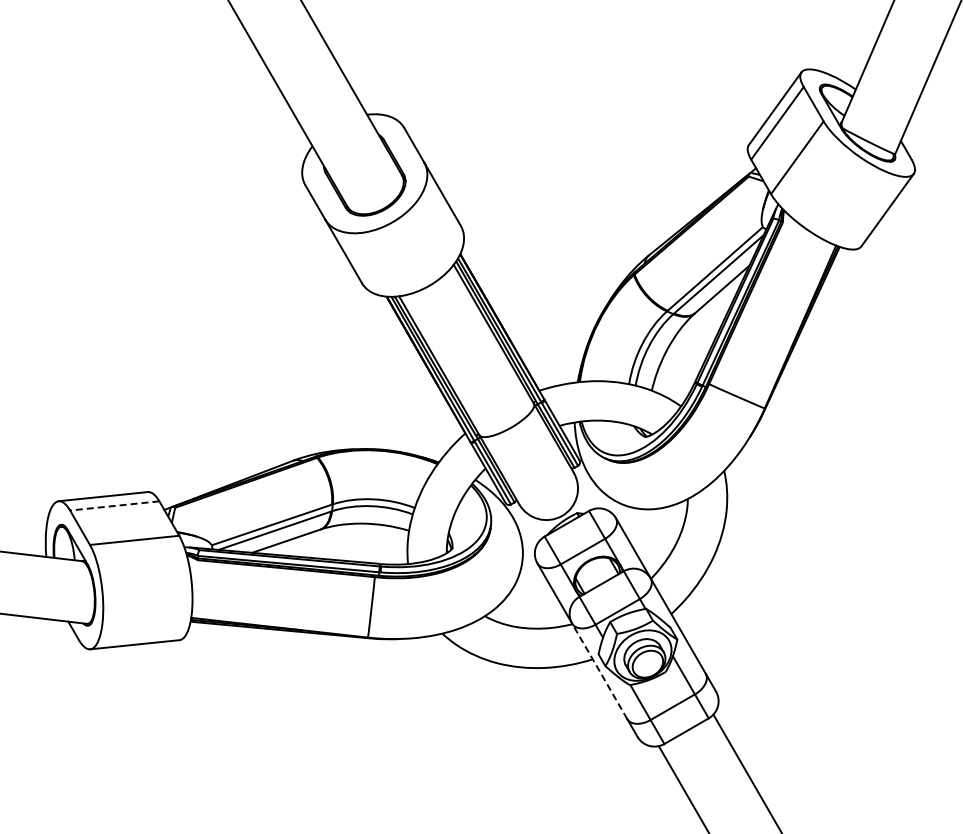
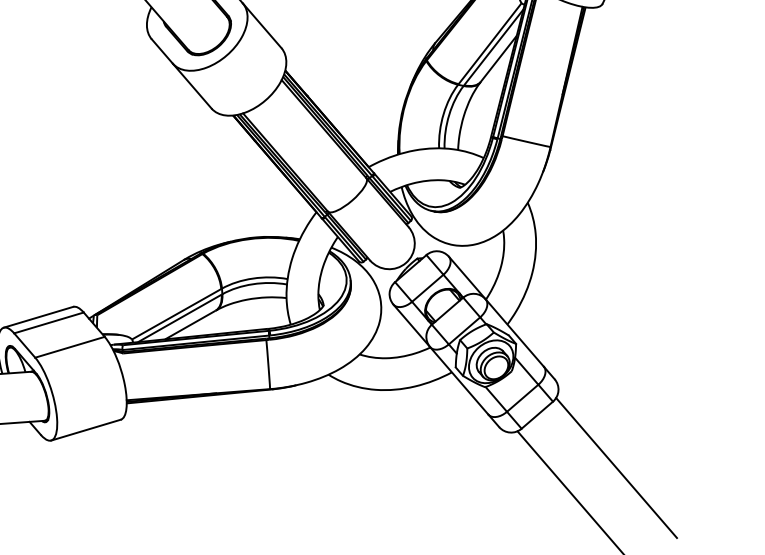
line: (114, 505) -> (48, 322), dashed -> solid
line: (599, 671) -> (459, 380), dashed -> solid

